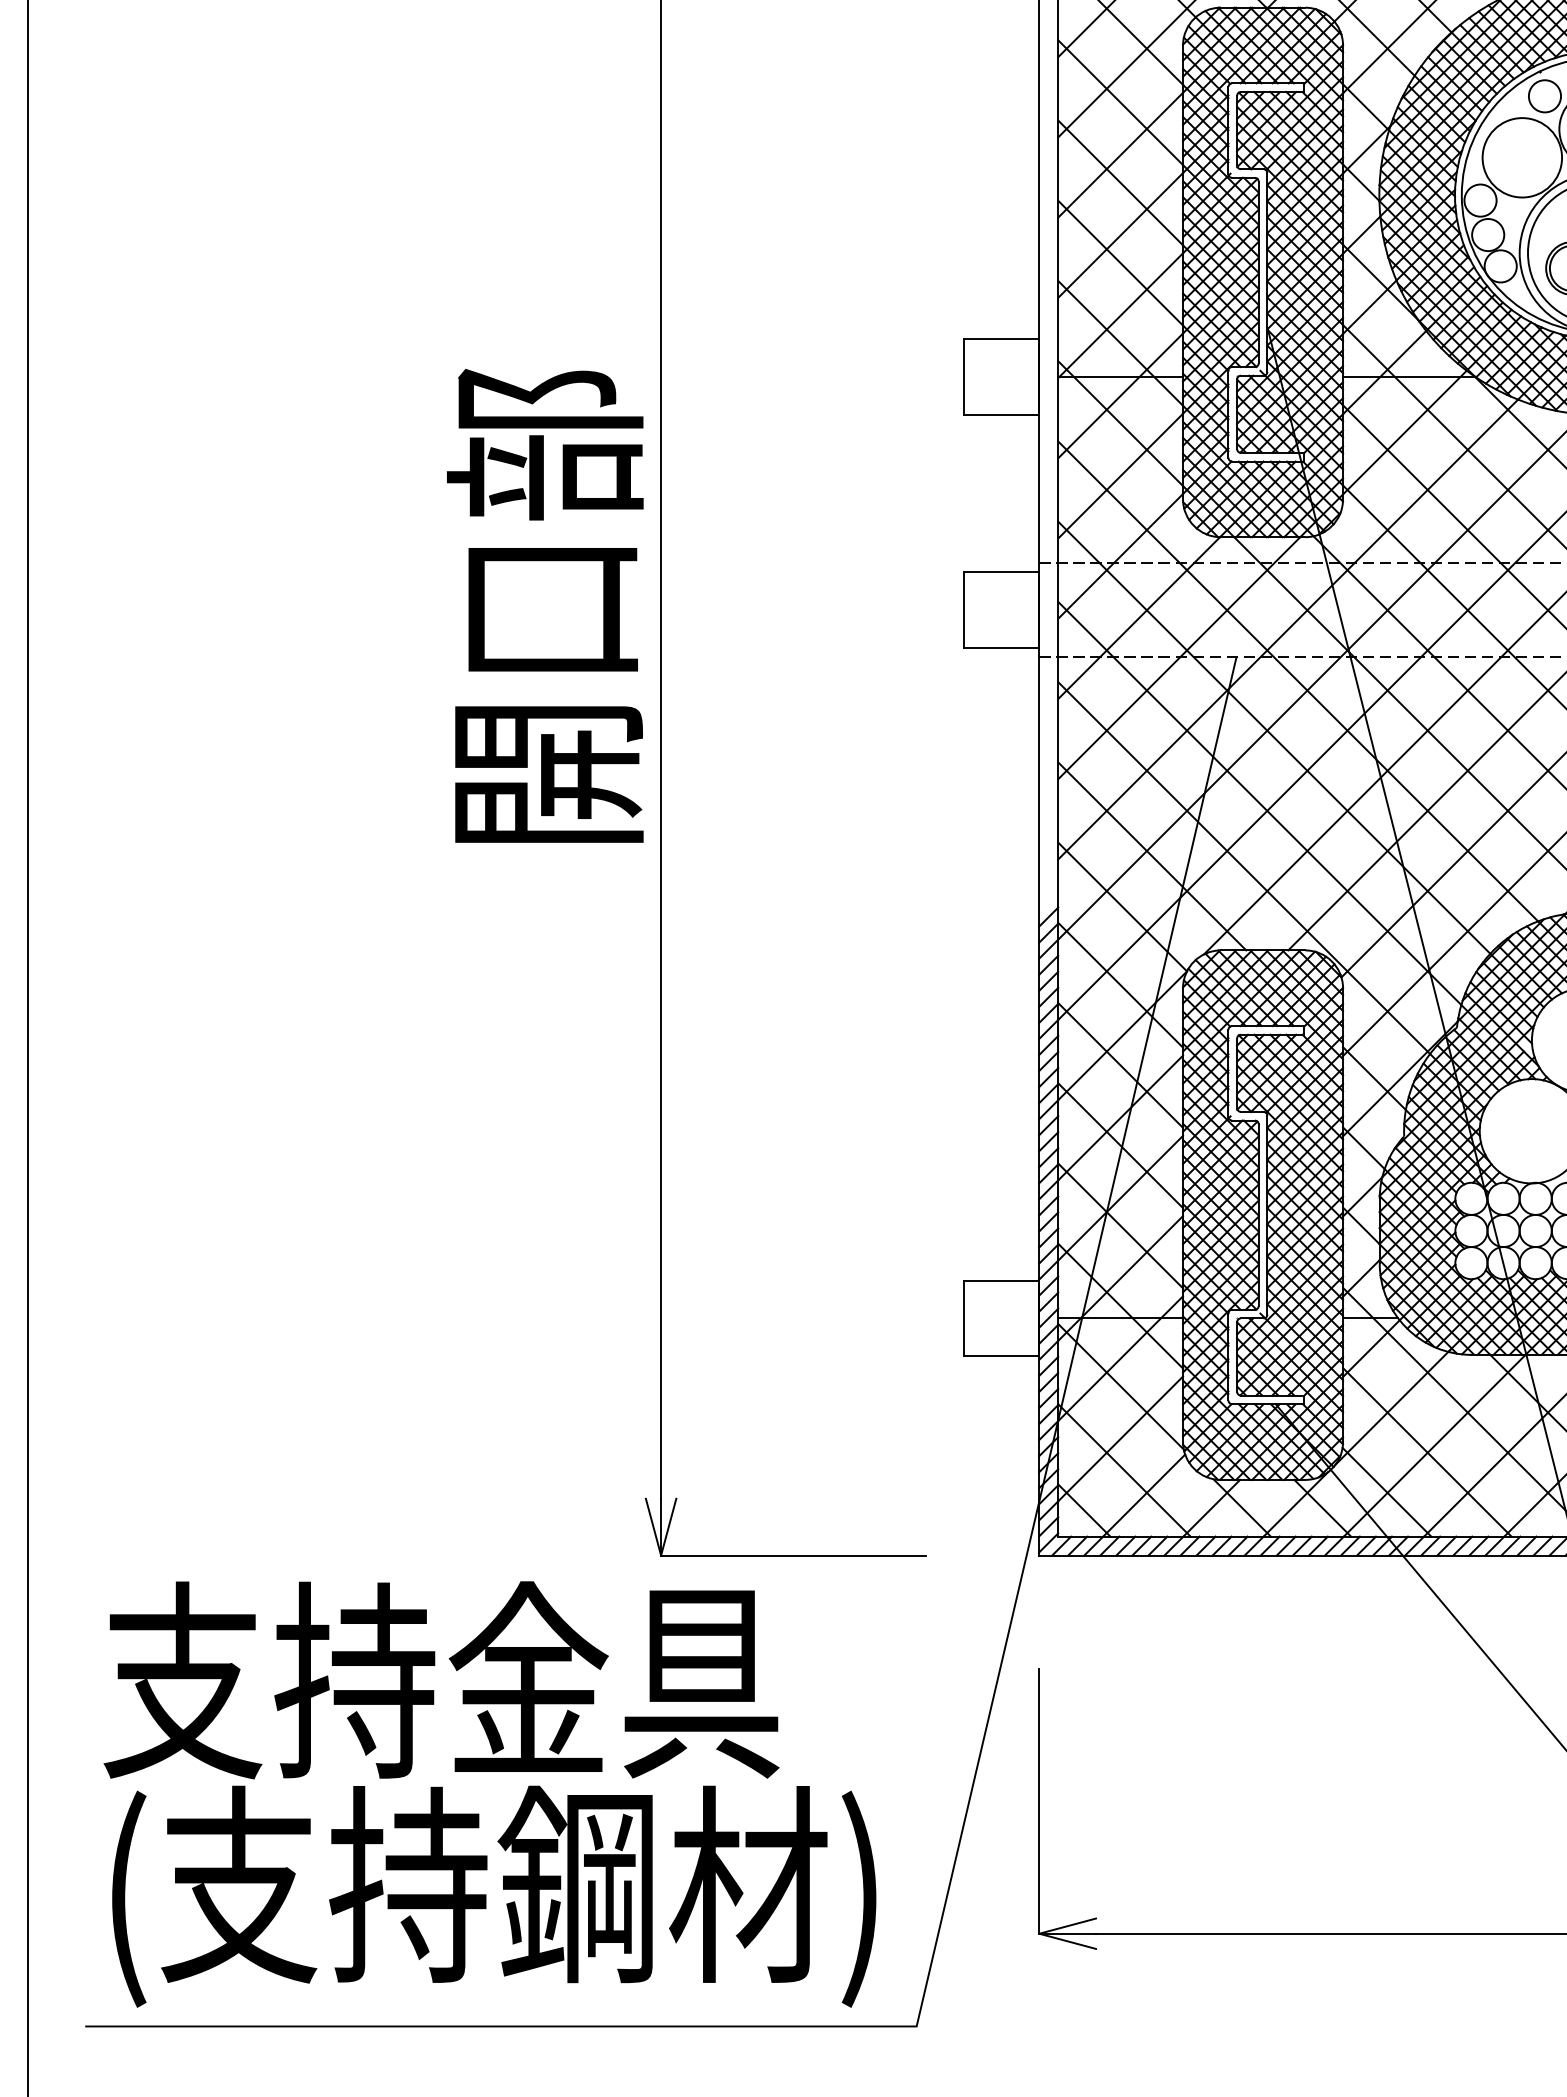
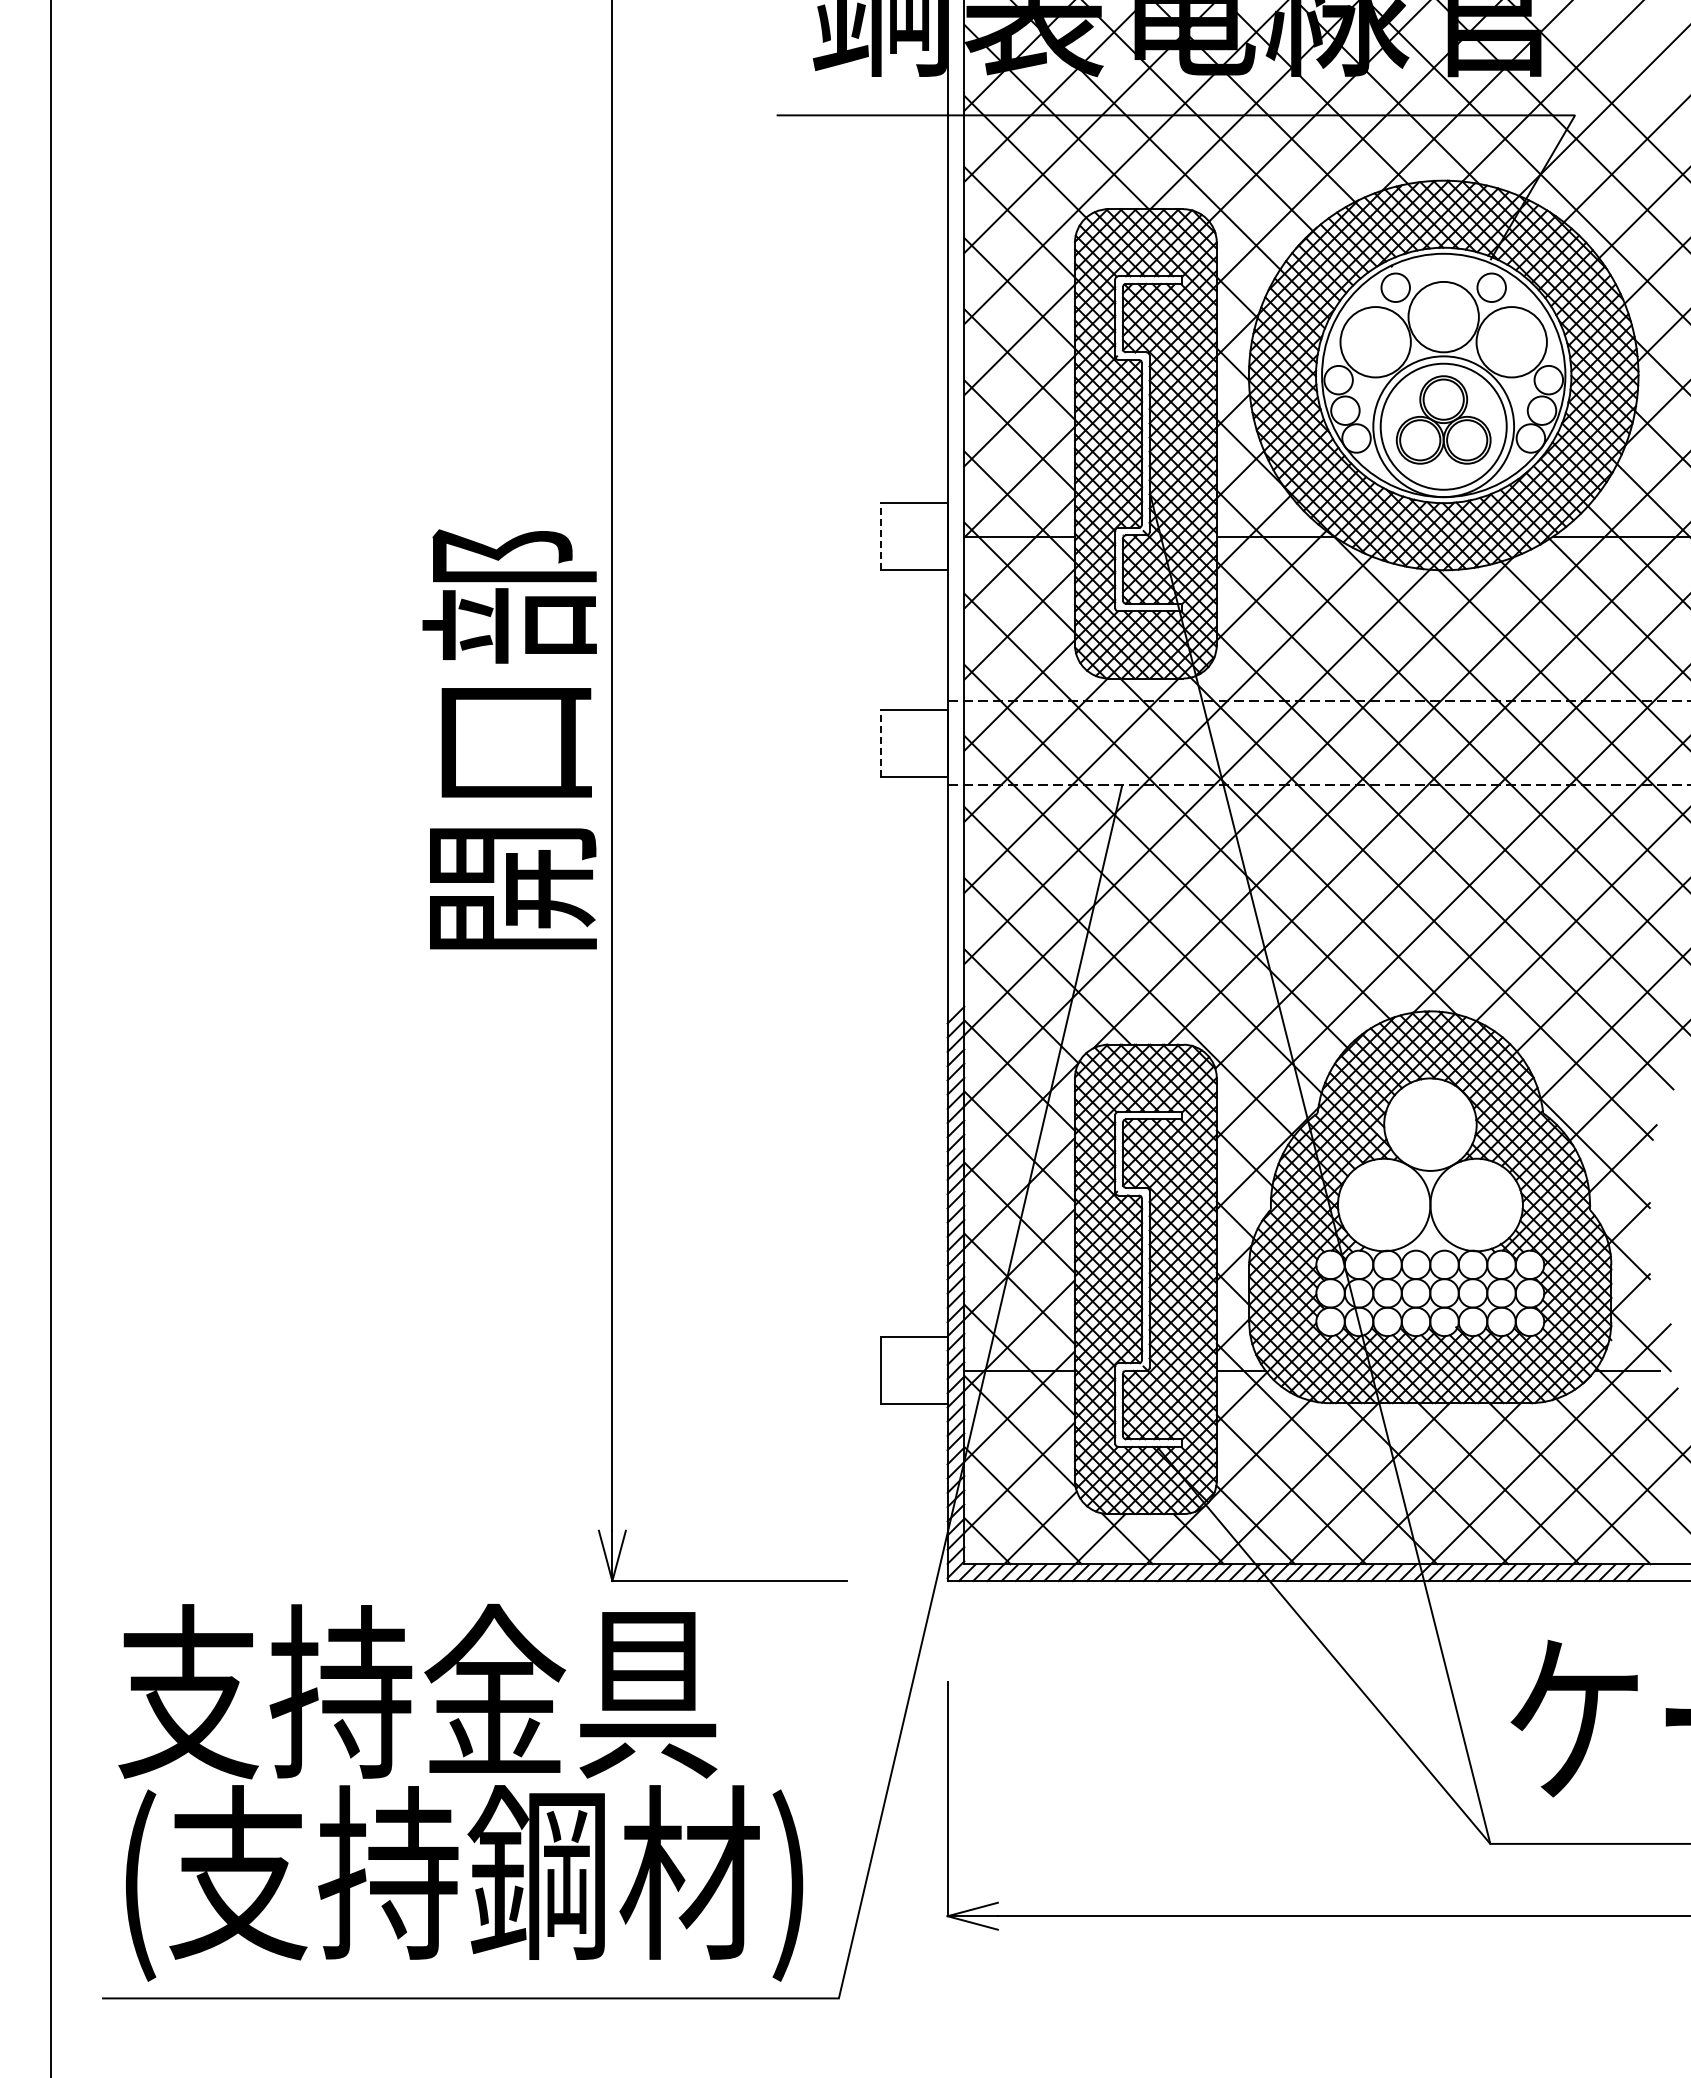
line: (963, 376) -> (880, 536), solid -> dashed
line: (963, 610) -> (880, 743), solid -> dashed

